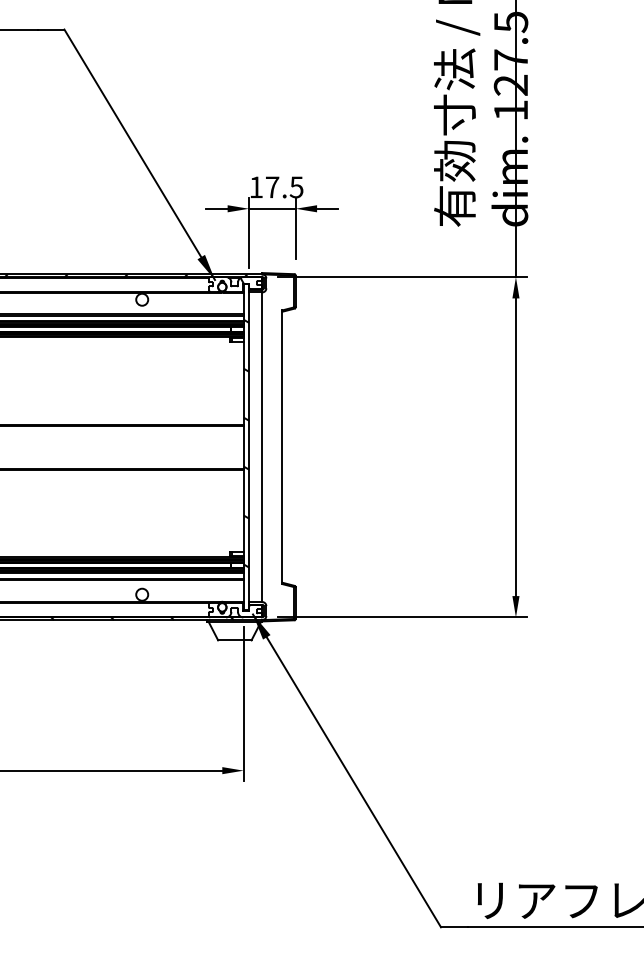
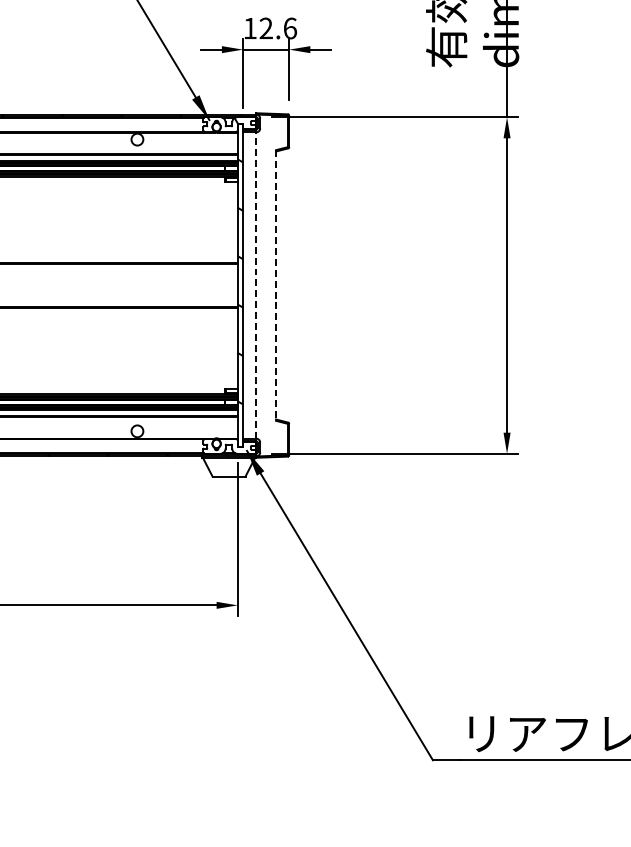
text: (284, 187) -> (278, 28), 17.5 -> 12.6
line: (262, 447) -> (256, 285), solid -> dashed
line: (282, 447) -> (276, 285), solid -> dashed

